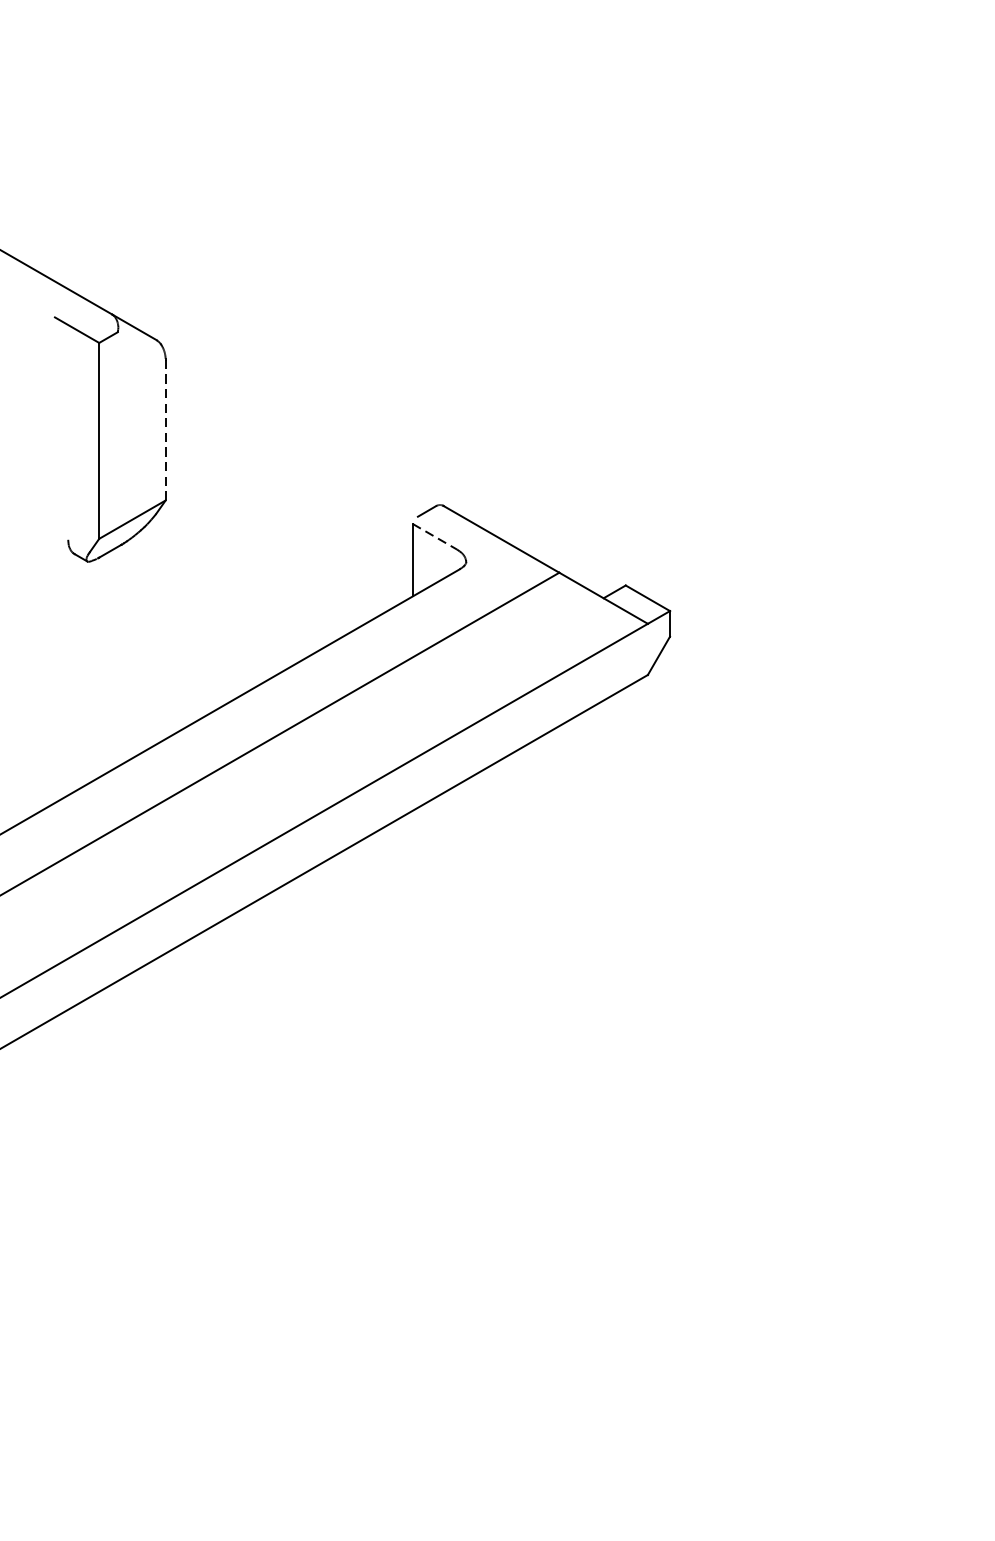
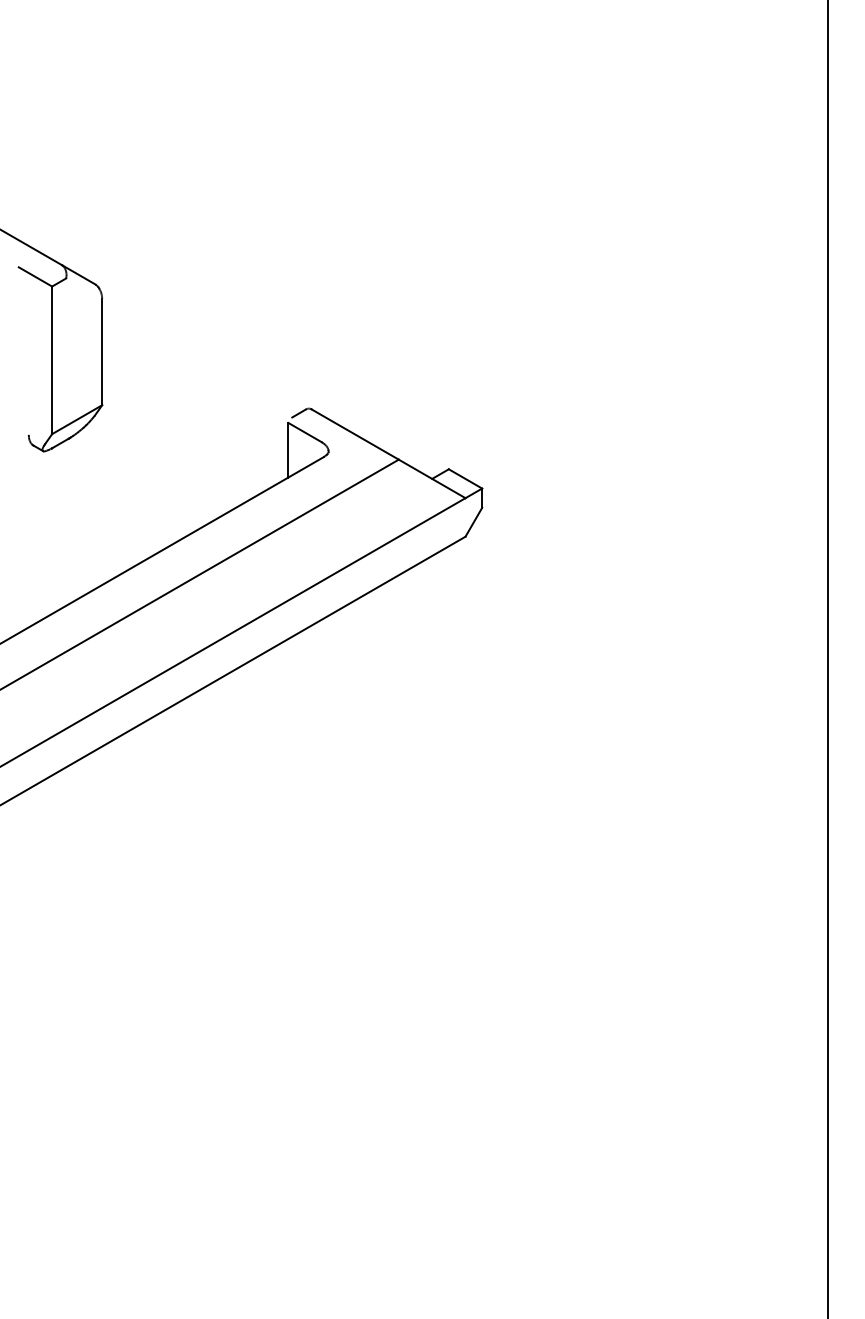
line: (166, 430) -> (102, 352), dashed -> solid
line: (435, 536) -> (305, 432), dashed -> solid

